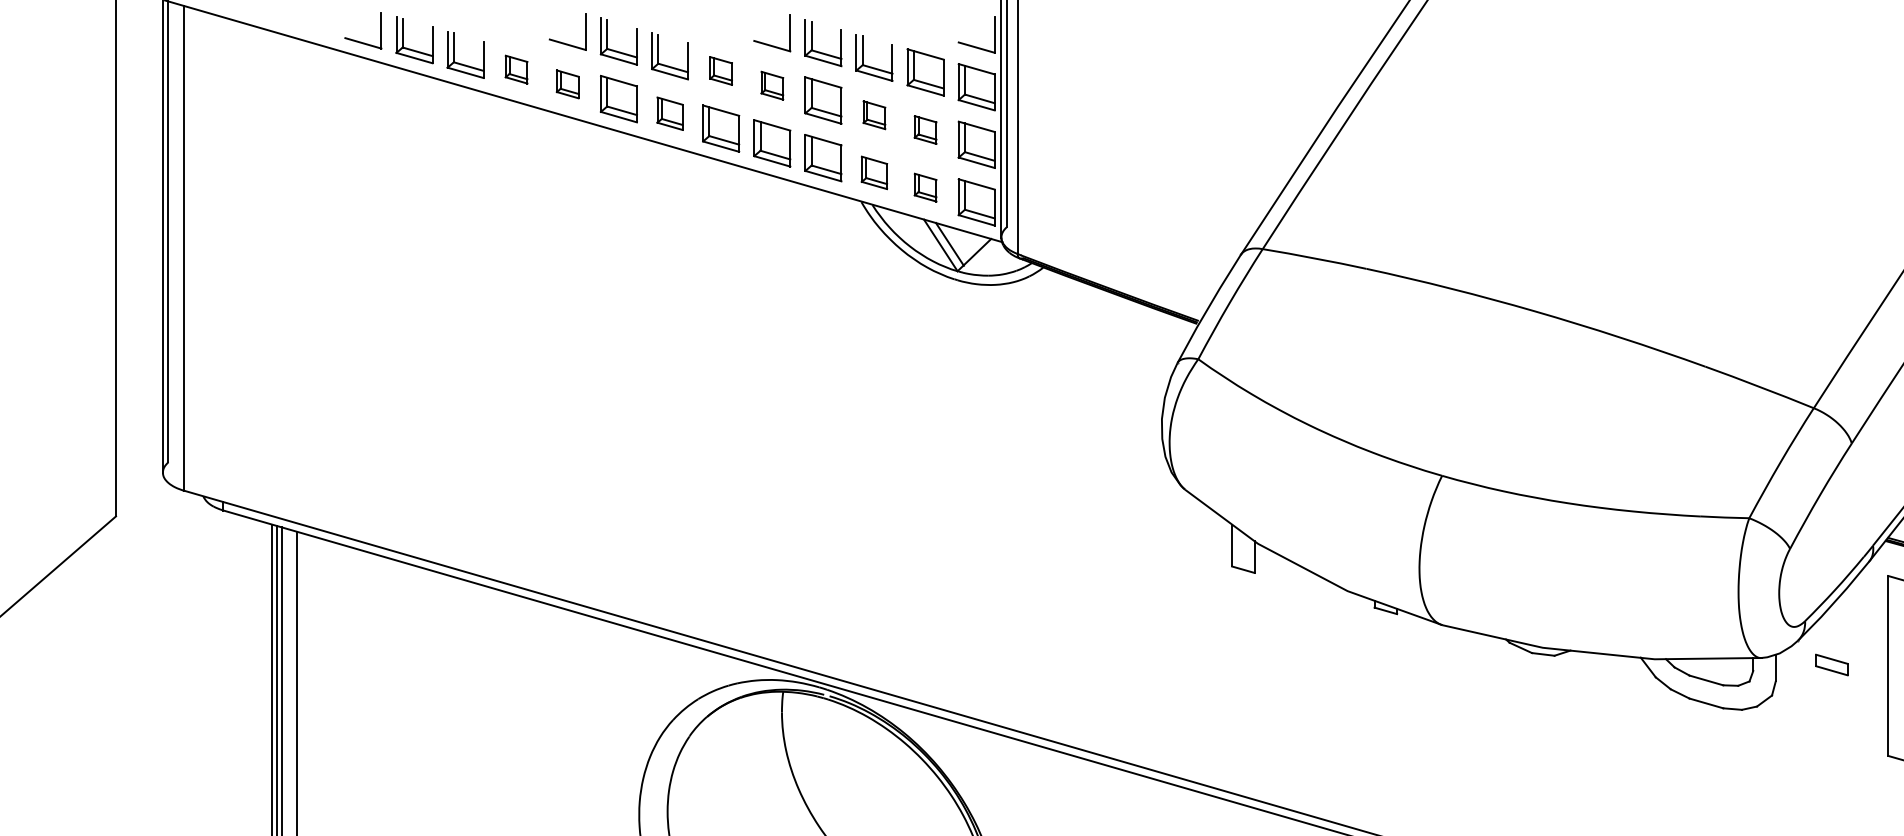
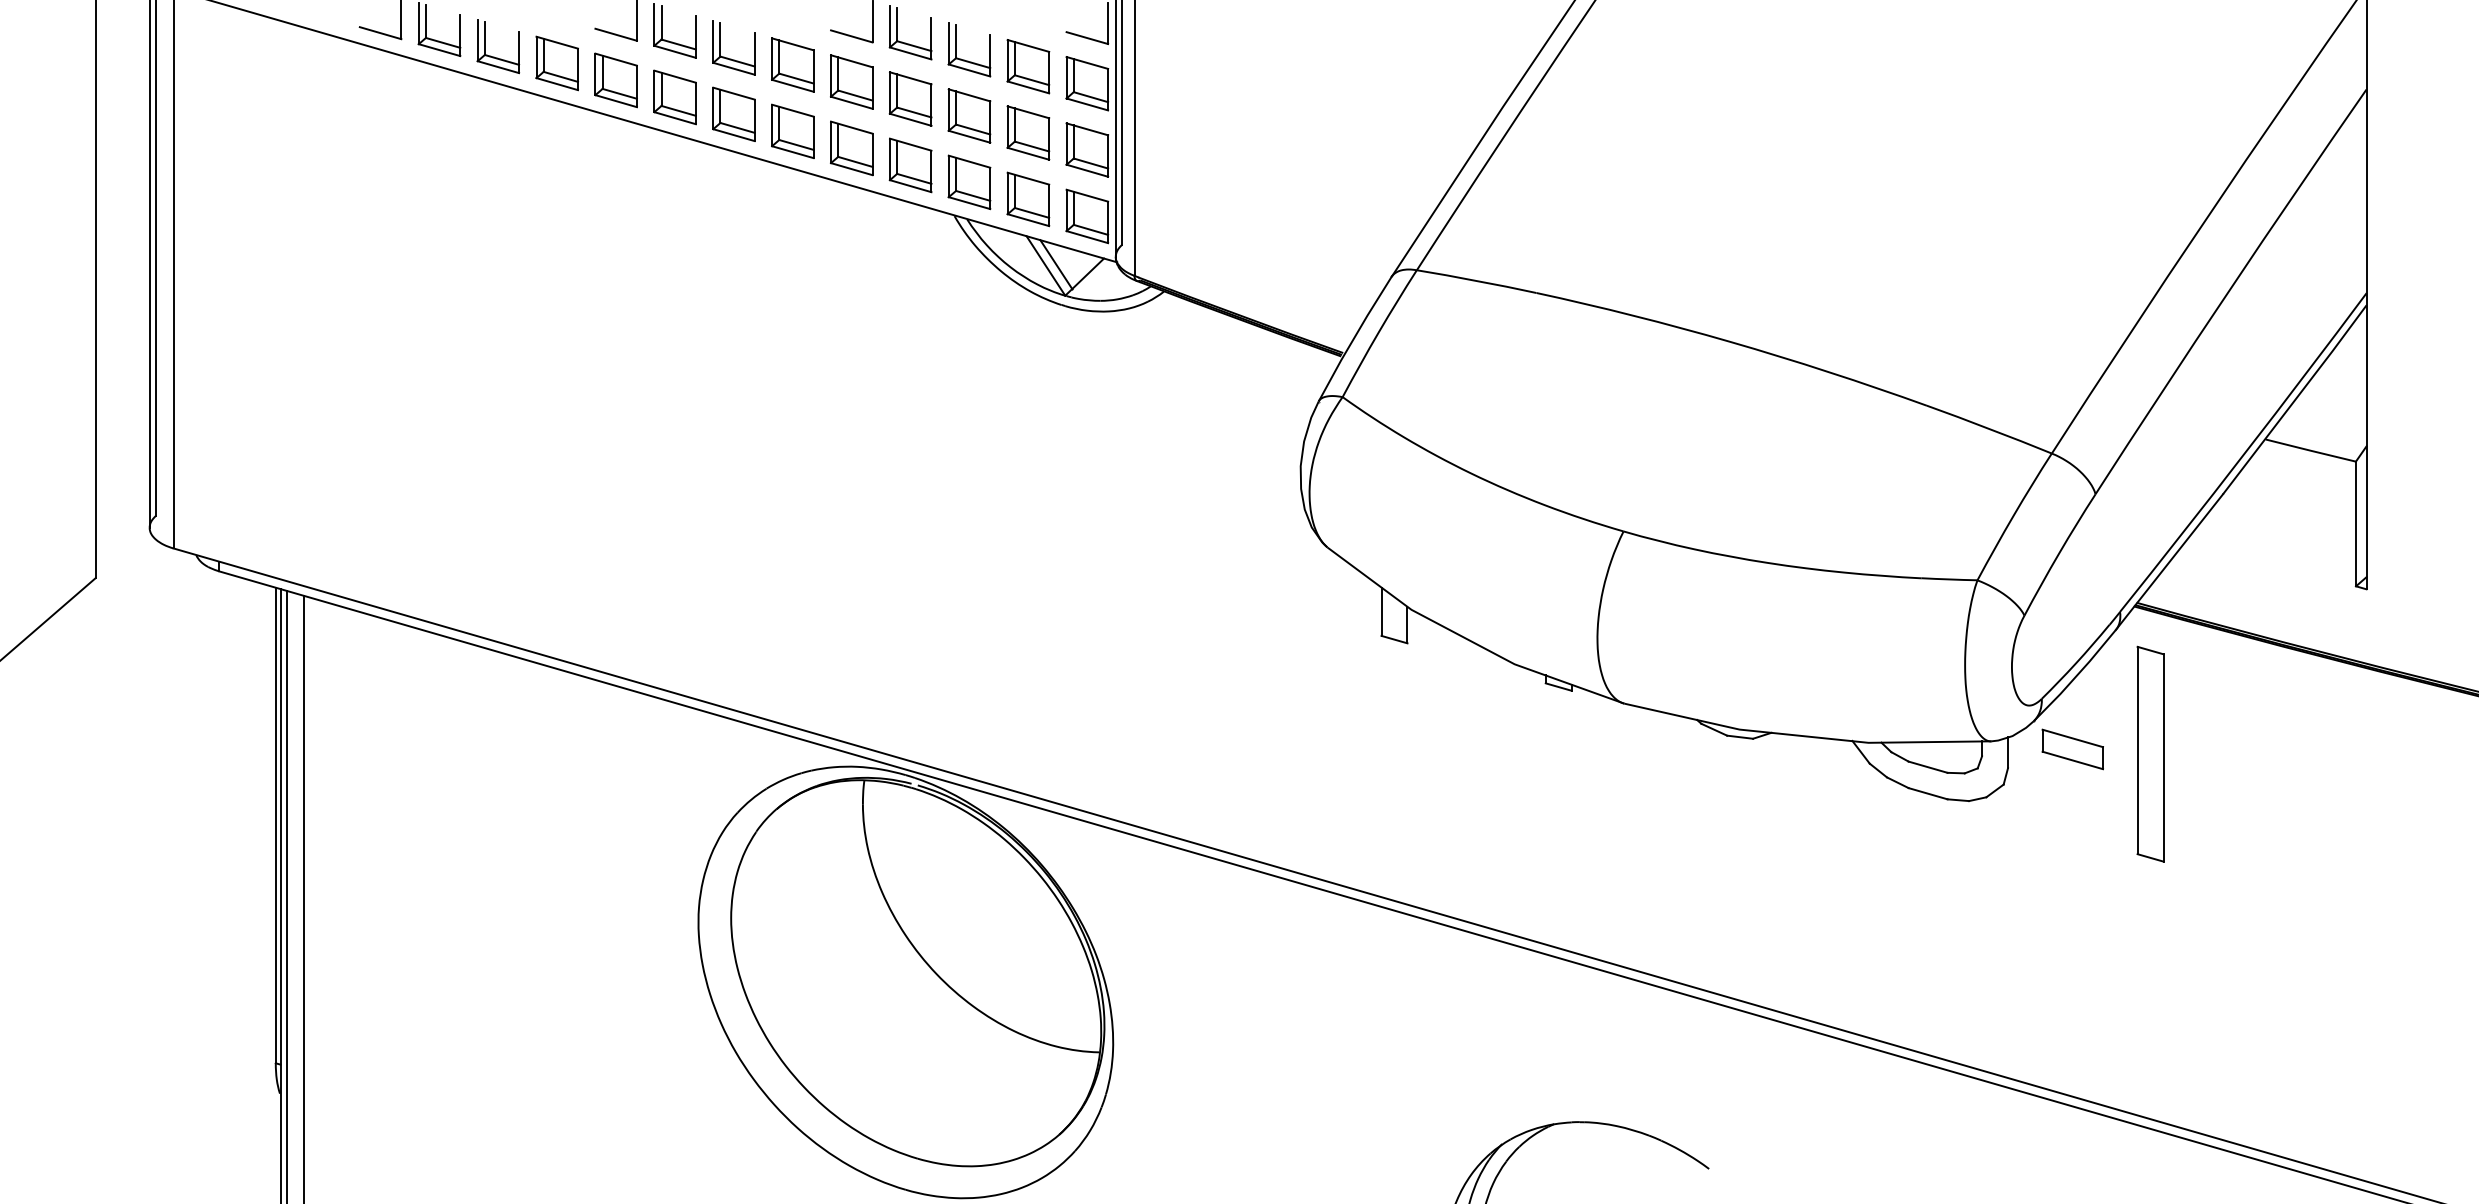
part: (516, 69) -> (556, 63), size x1.67
part: (720, 70) -> (792, 64), size x1.67
part: (567, 84) -> (615, 80), size x1.67
part: (772, 85) -> (851, 81), size x1.67
part: (669, 113) -> (733, 113), size x1.43
part: (874, 114) -> (969, 115), size x1.67
part: (925, 129) -> (1028, 132), size x1.67
part: (874, 172) -> (969, 182), size x1.43
part: (925, 187) -> (1028, 199), size x1.67
part: (1831, 665) -> (2072, 749), size x1.67

